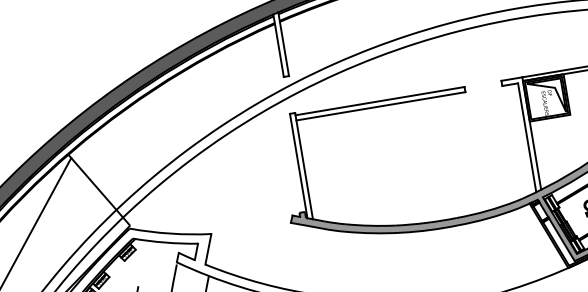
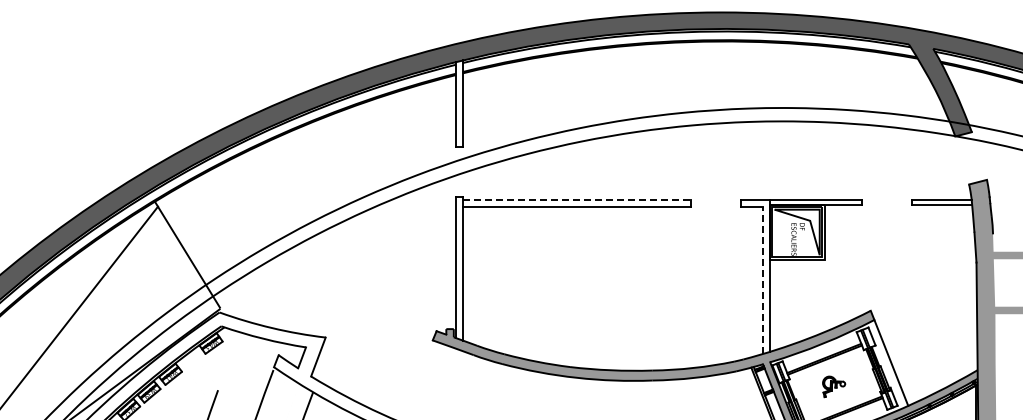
line: (380, 100) -> (577, 199), solid -> dashed
line: (527, 137) -> (762, 280), solid -> dashed

